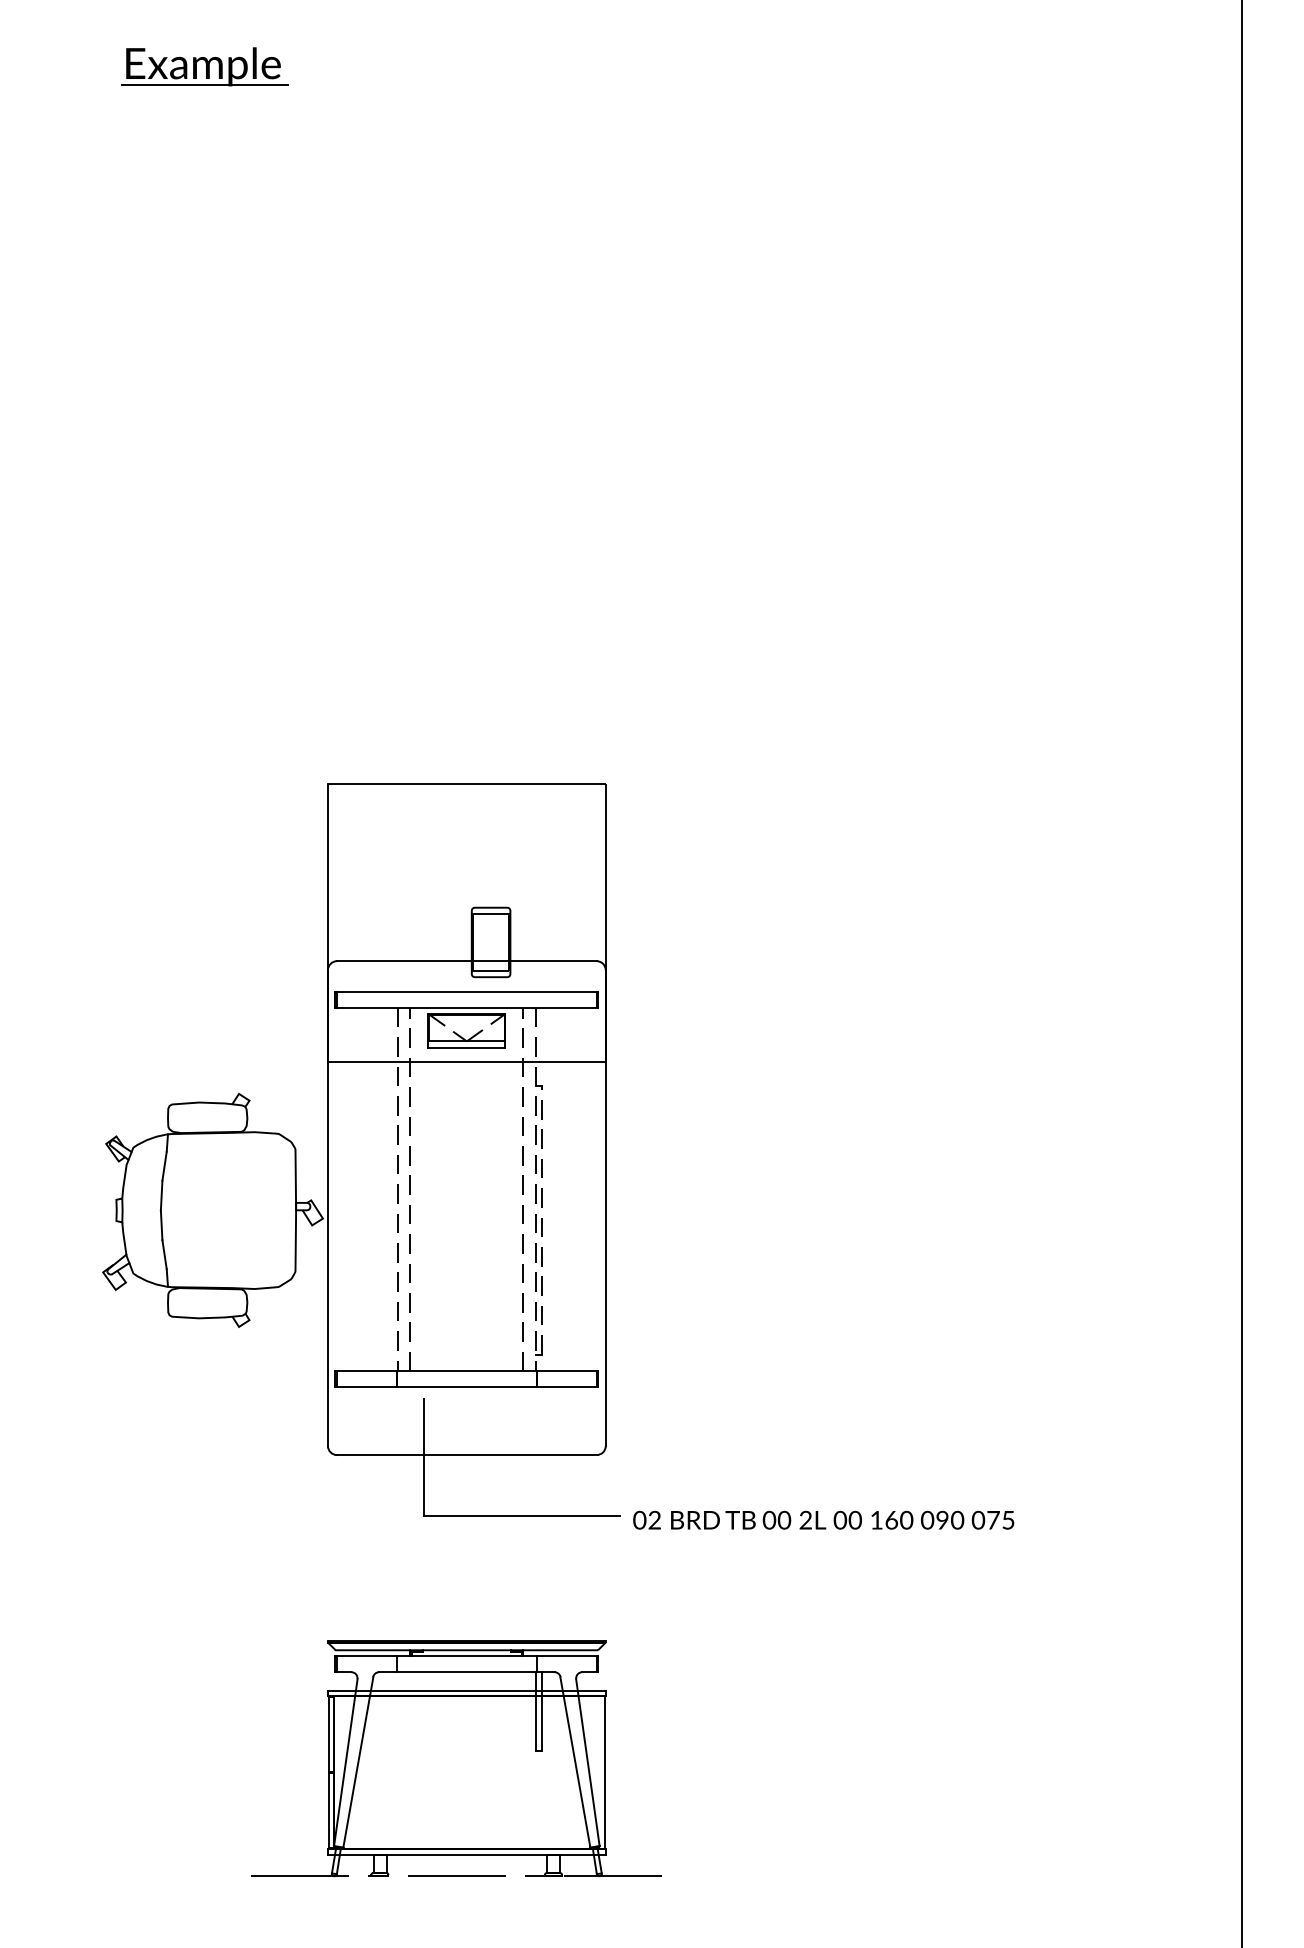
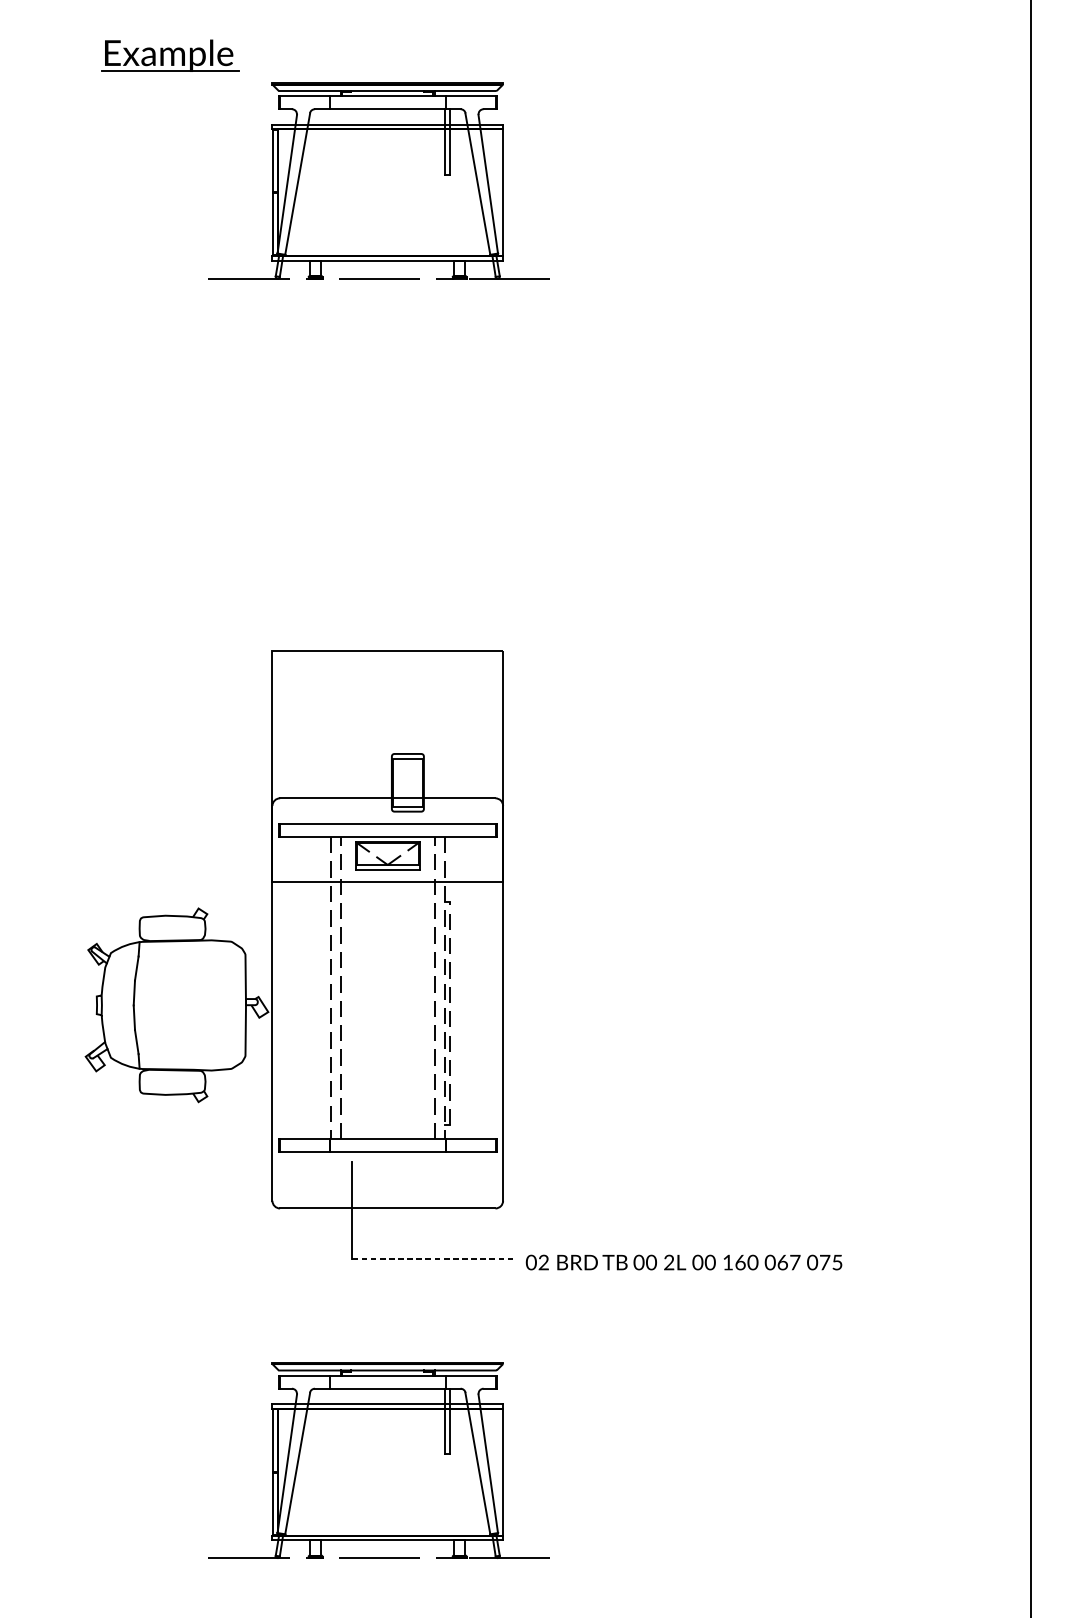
part: (456, 217) -> (379, 180), added
line: (522, 1515) -> (433, 1258), solid -> dashed
text: (950, 1519) -> (789, 1261), 090 -> 067

